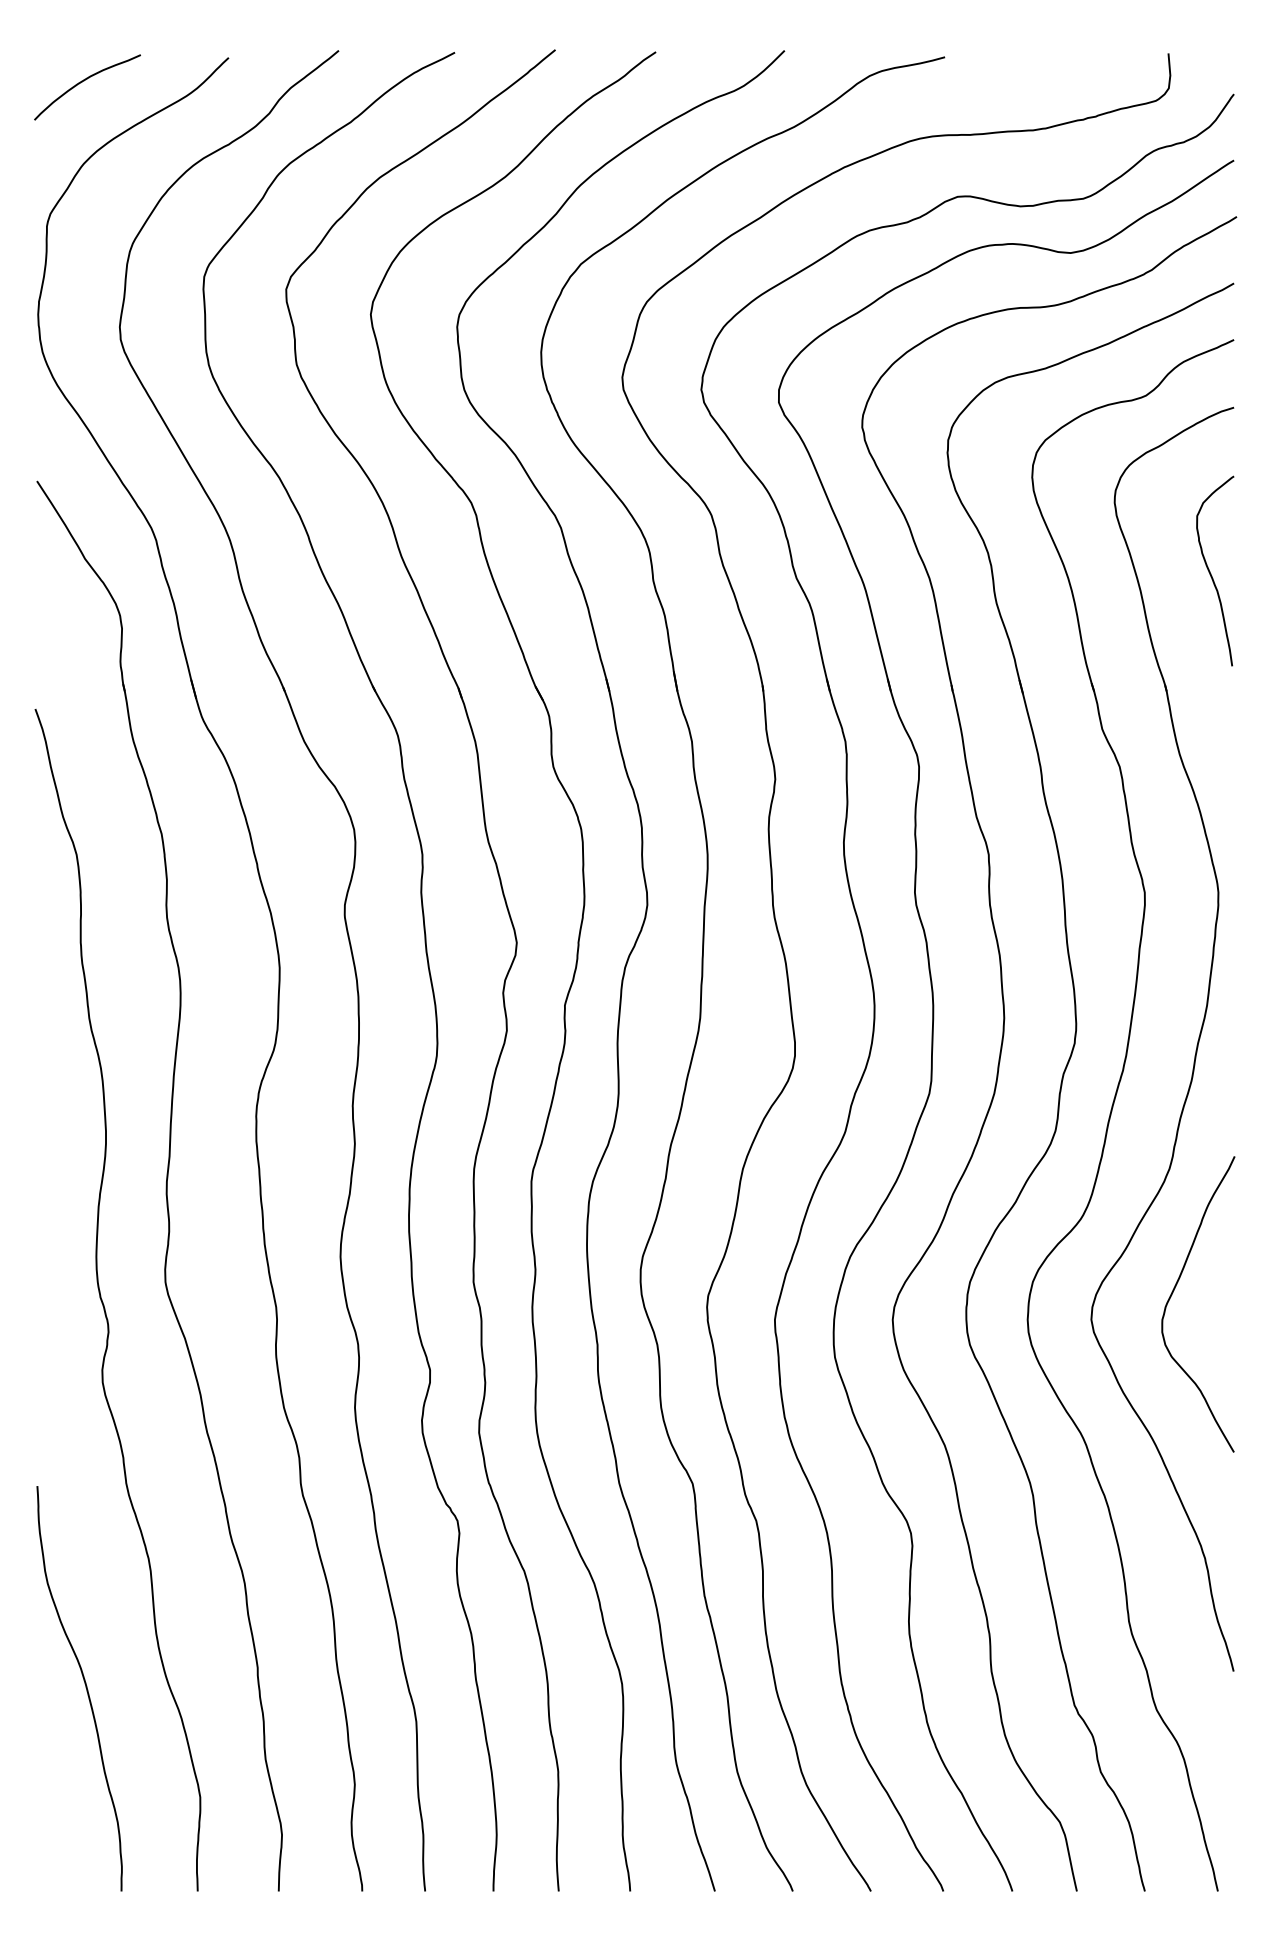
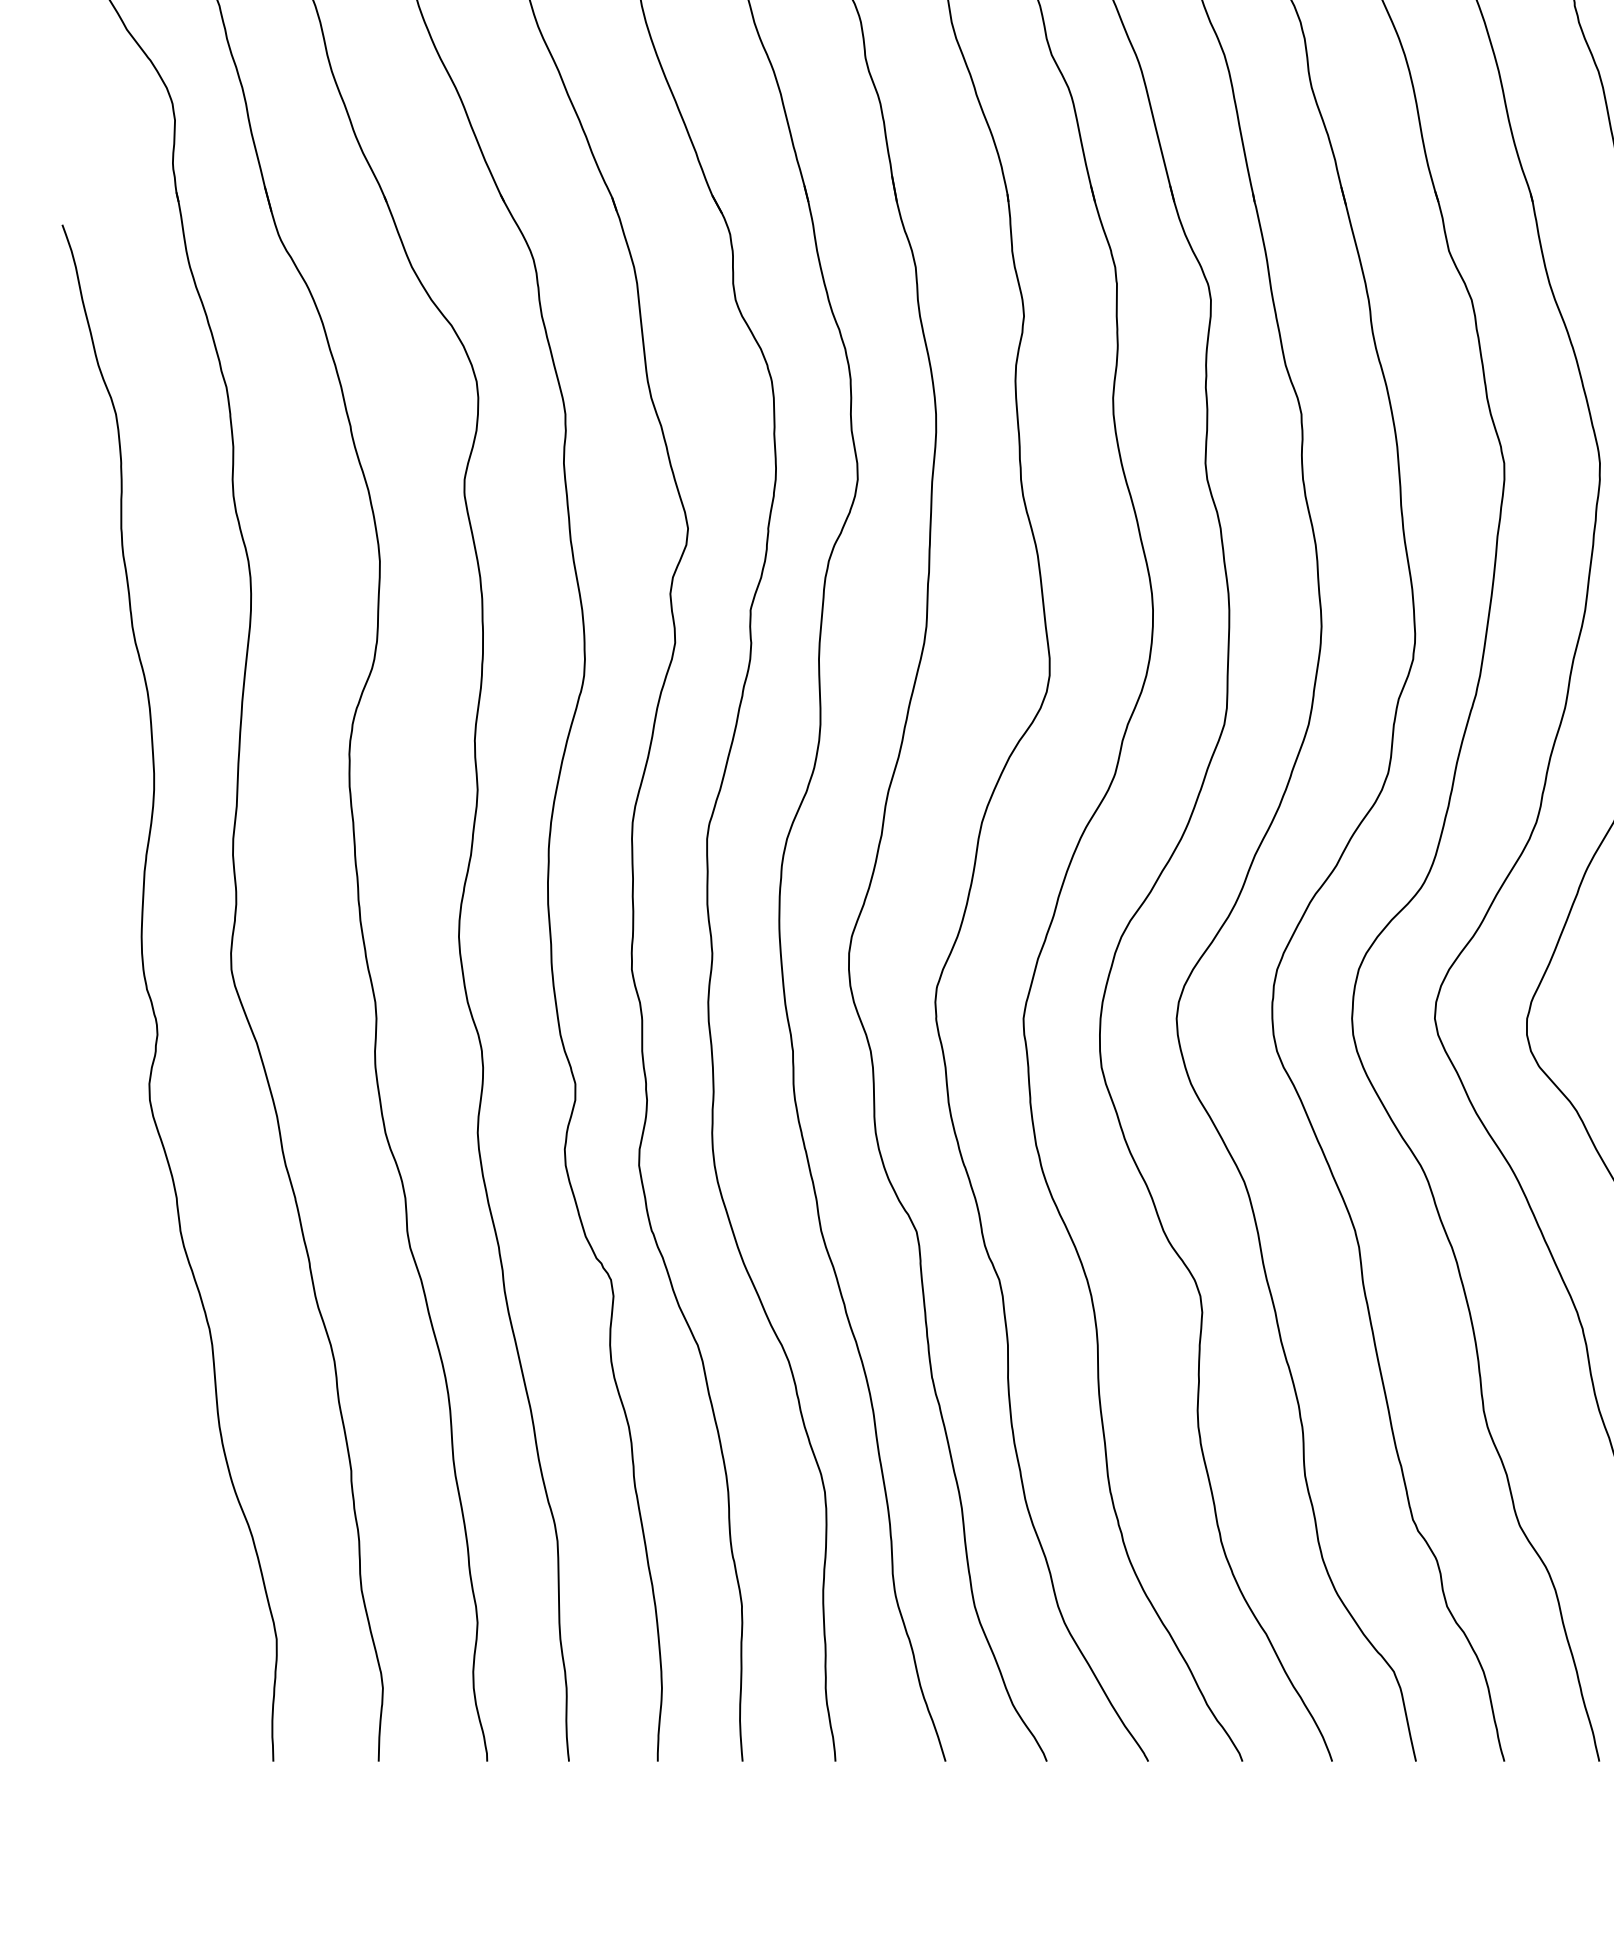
curve: (85, 1687) -> (127, 1496), removed

